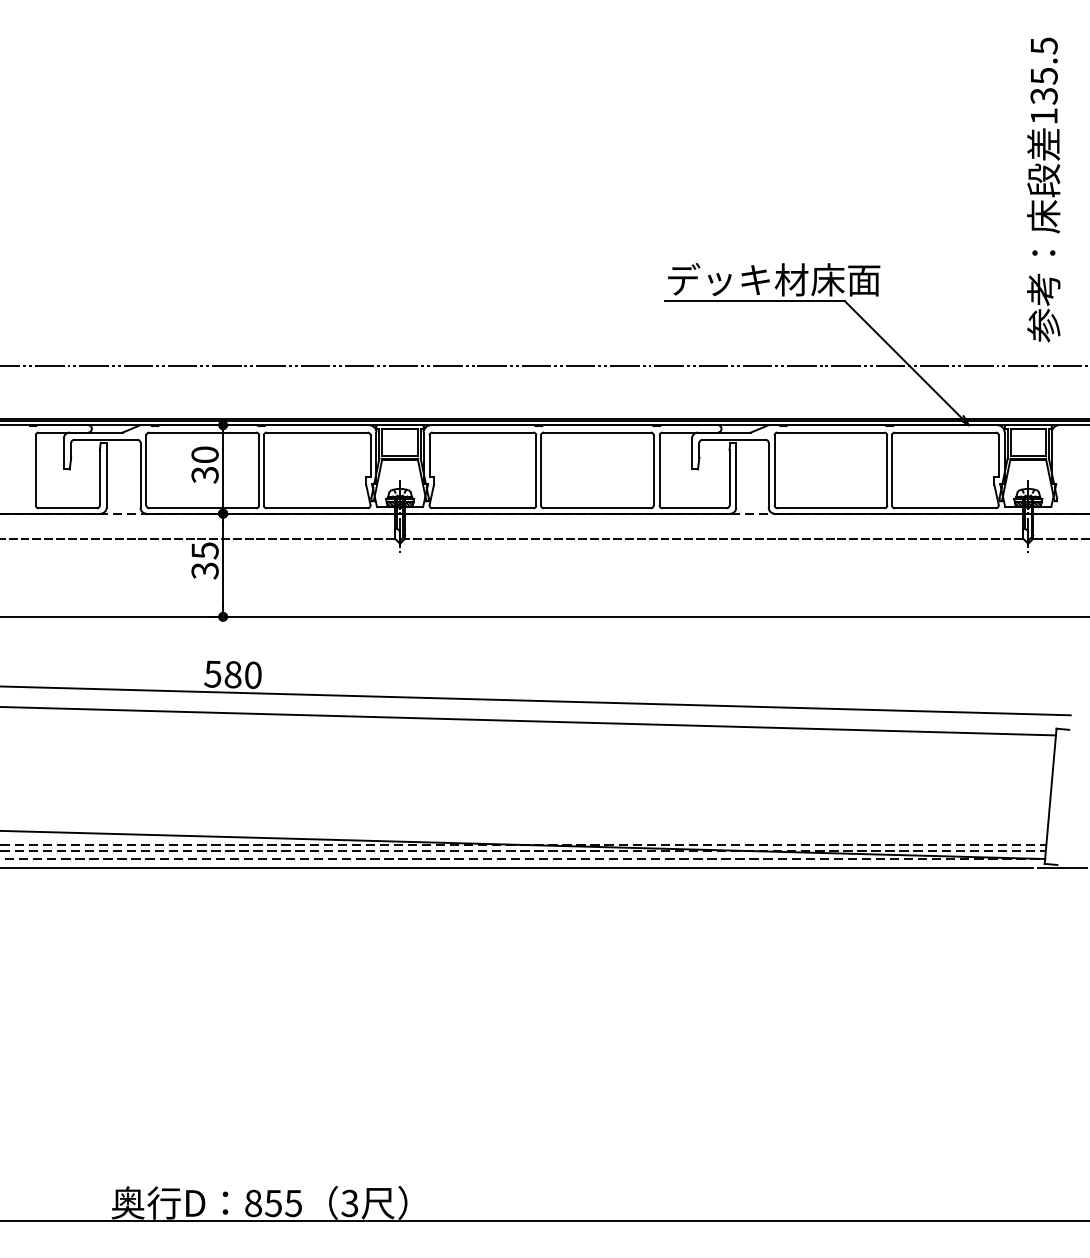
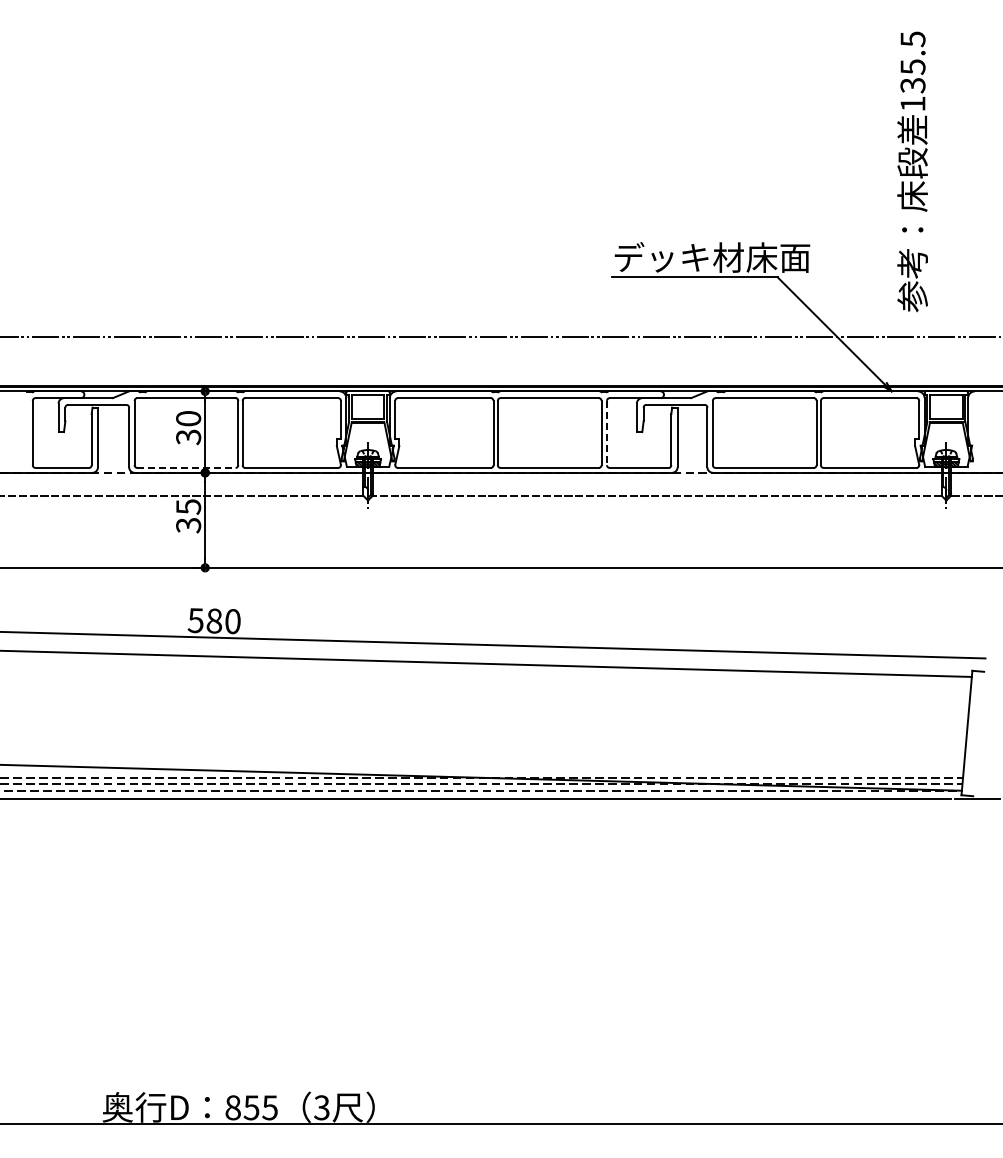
text: (1043, 189) -> (912, 171), moved
line: (660, 470) -> (607, 433), solid -> dashed
line: (202, 507) -> (186, 467), solid -> dashed

